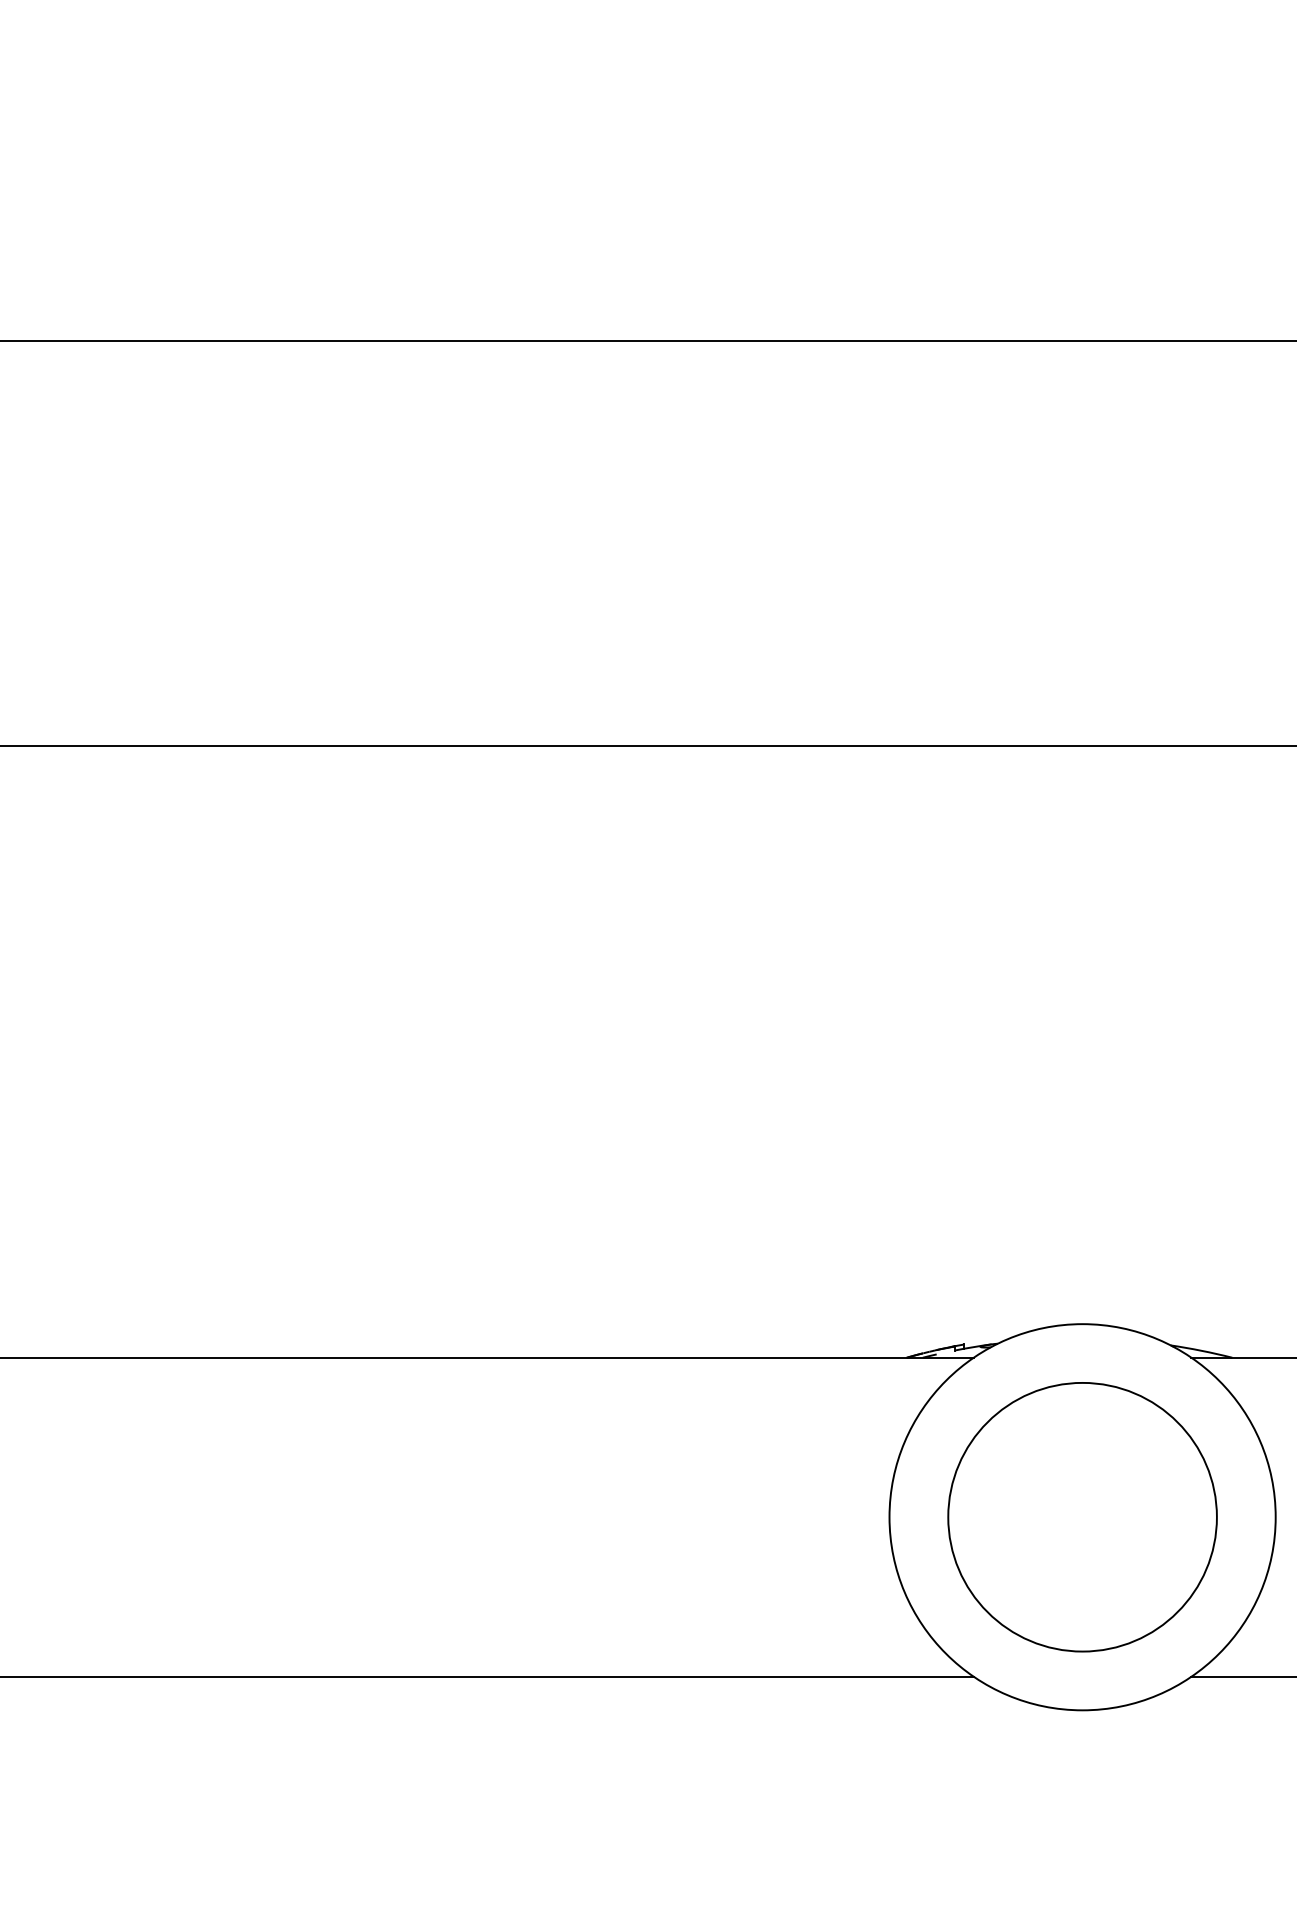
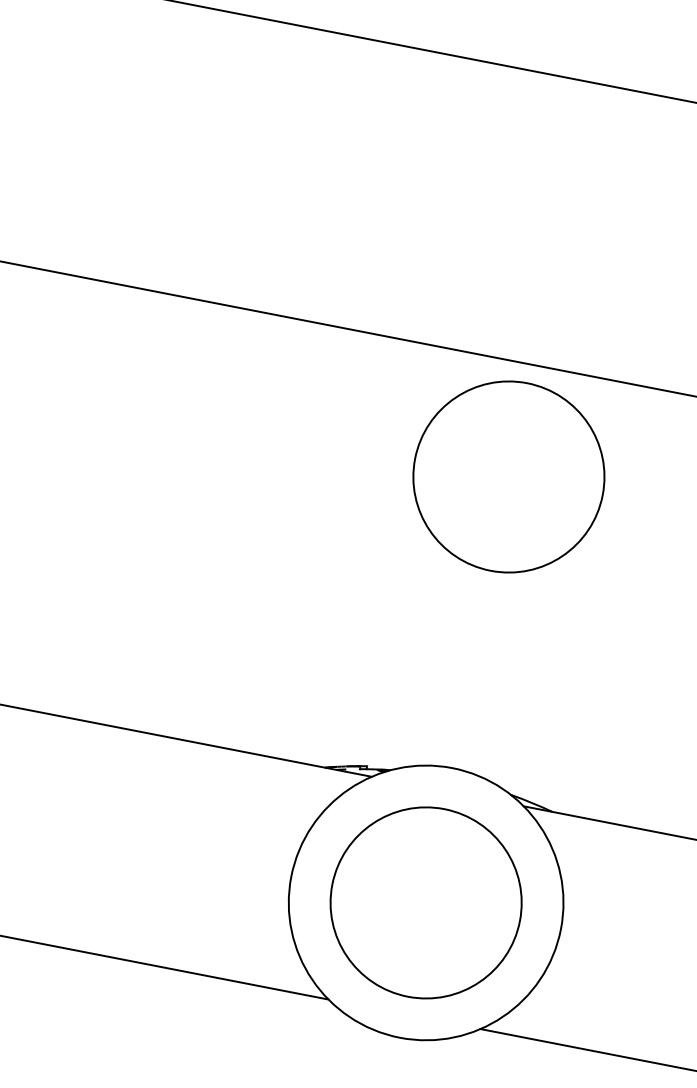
circle: (1082, 907) -> (508, 477), added

